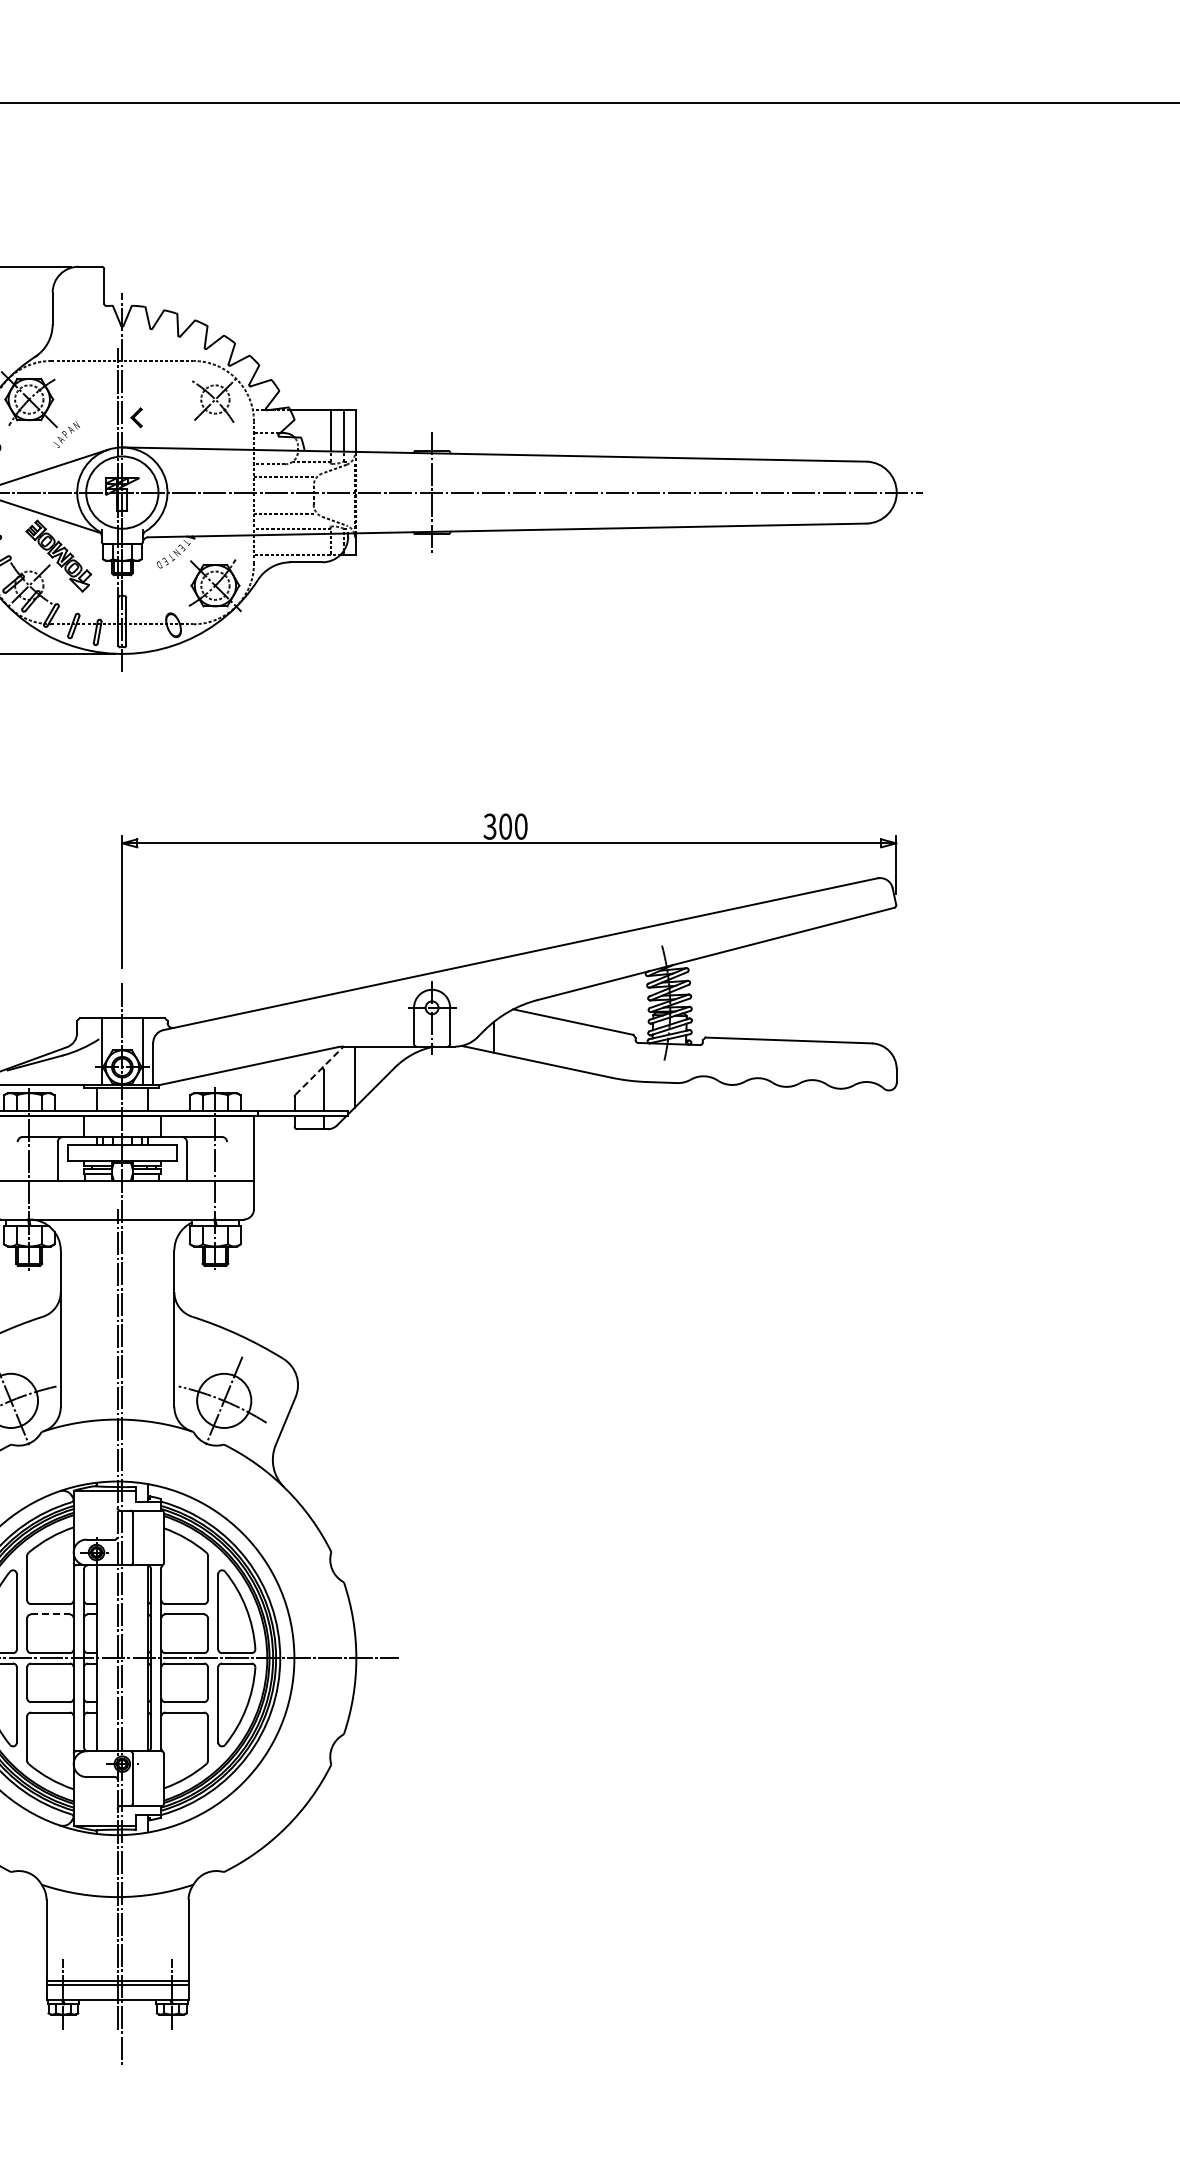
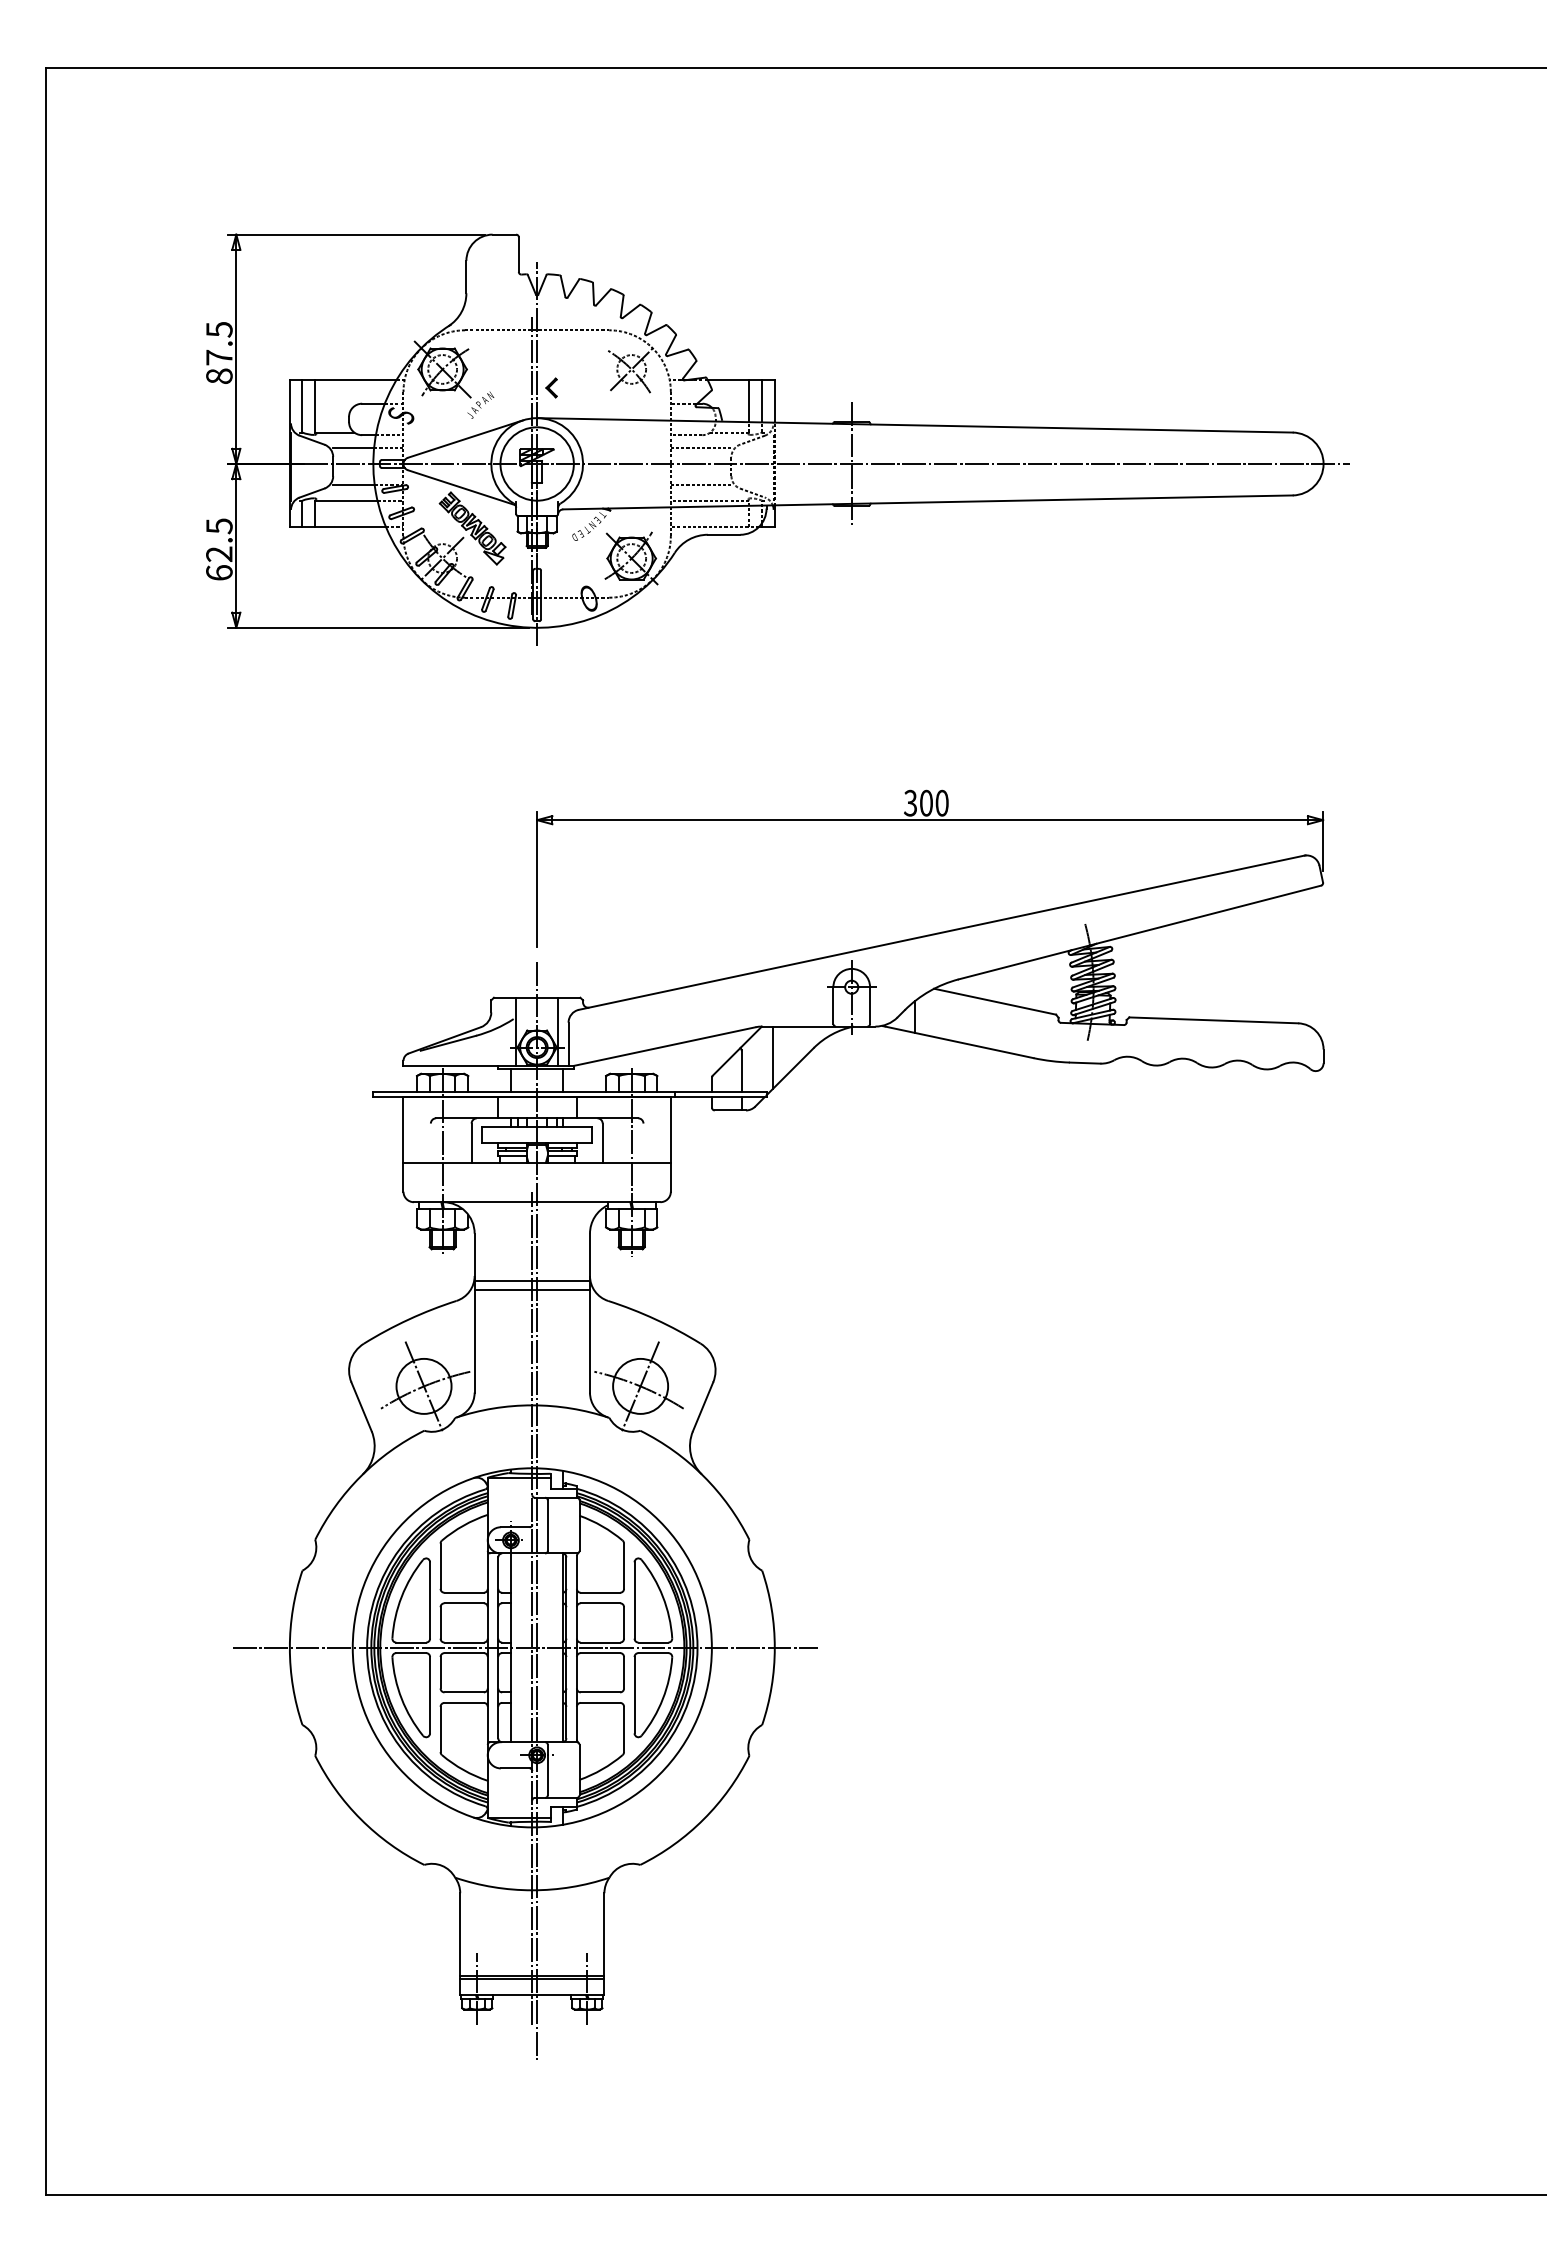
line: (319, 1071) -> (737, 1051), dashed -> solid
line: (117, 1296) -> (532, 1280), added
line: (117, 1305) -> (532, 1289), added
line: (50, 1614) -> (464, 1603), dashed -> solid

